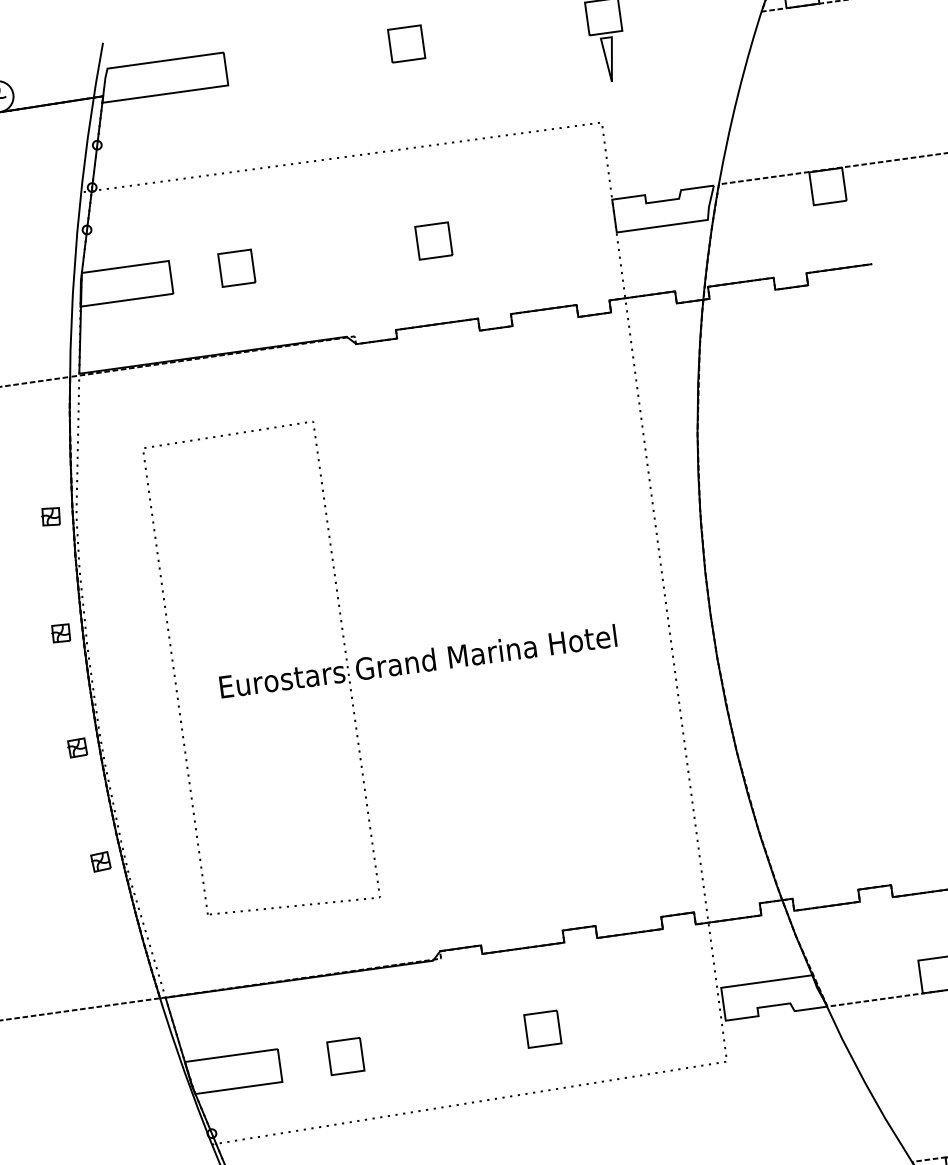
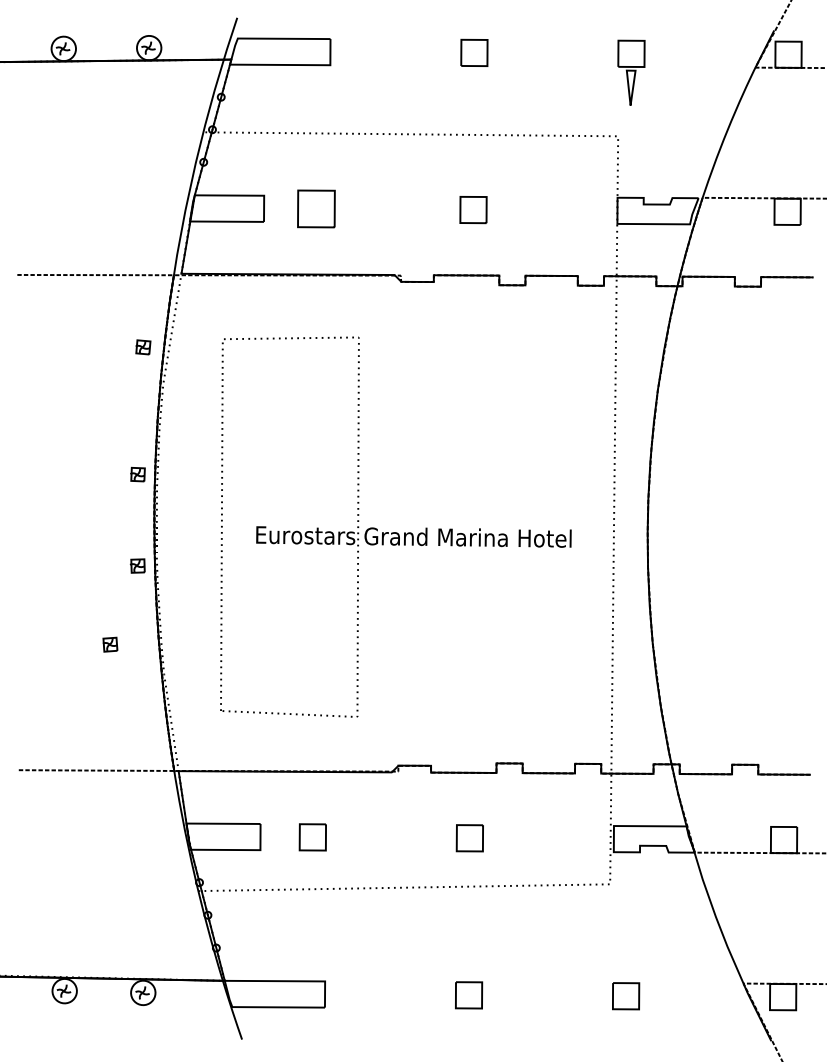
part: (236, 268) -> (316, 209), size x1.4
part: (51, 516) -> (143, 347), moved
part: (101, 861) -> (110, 644), moved

